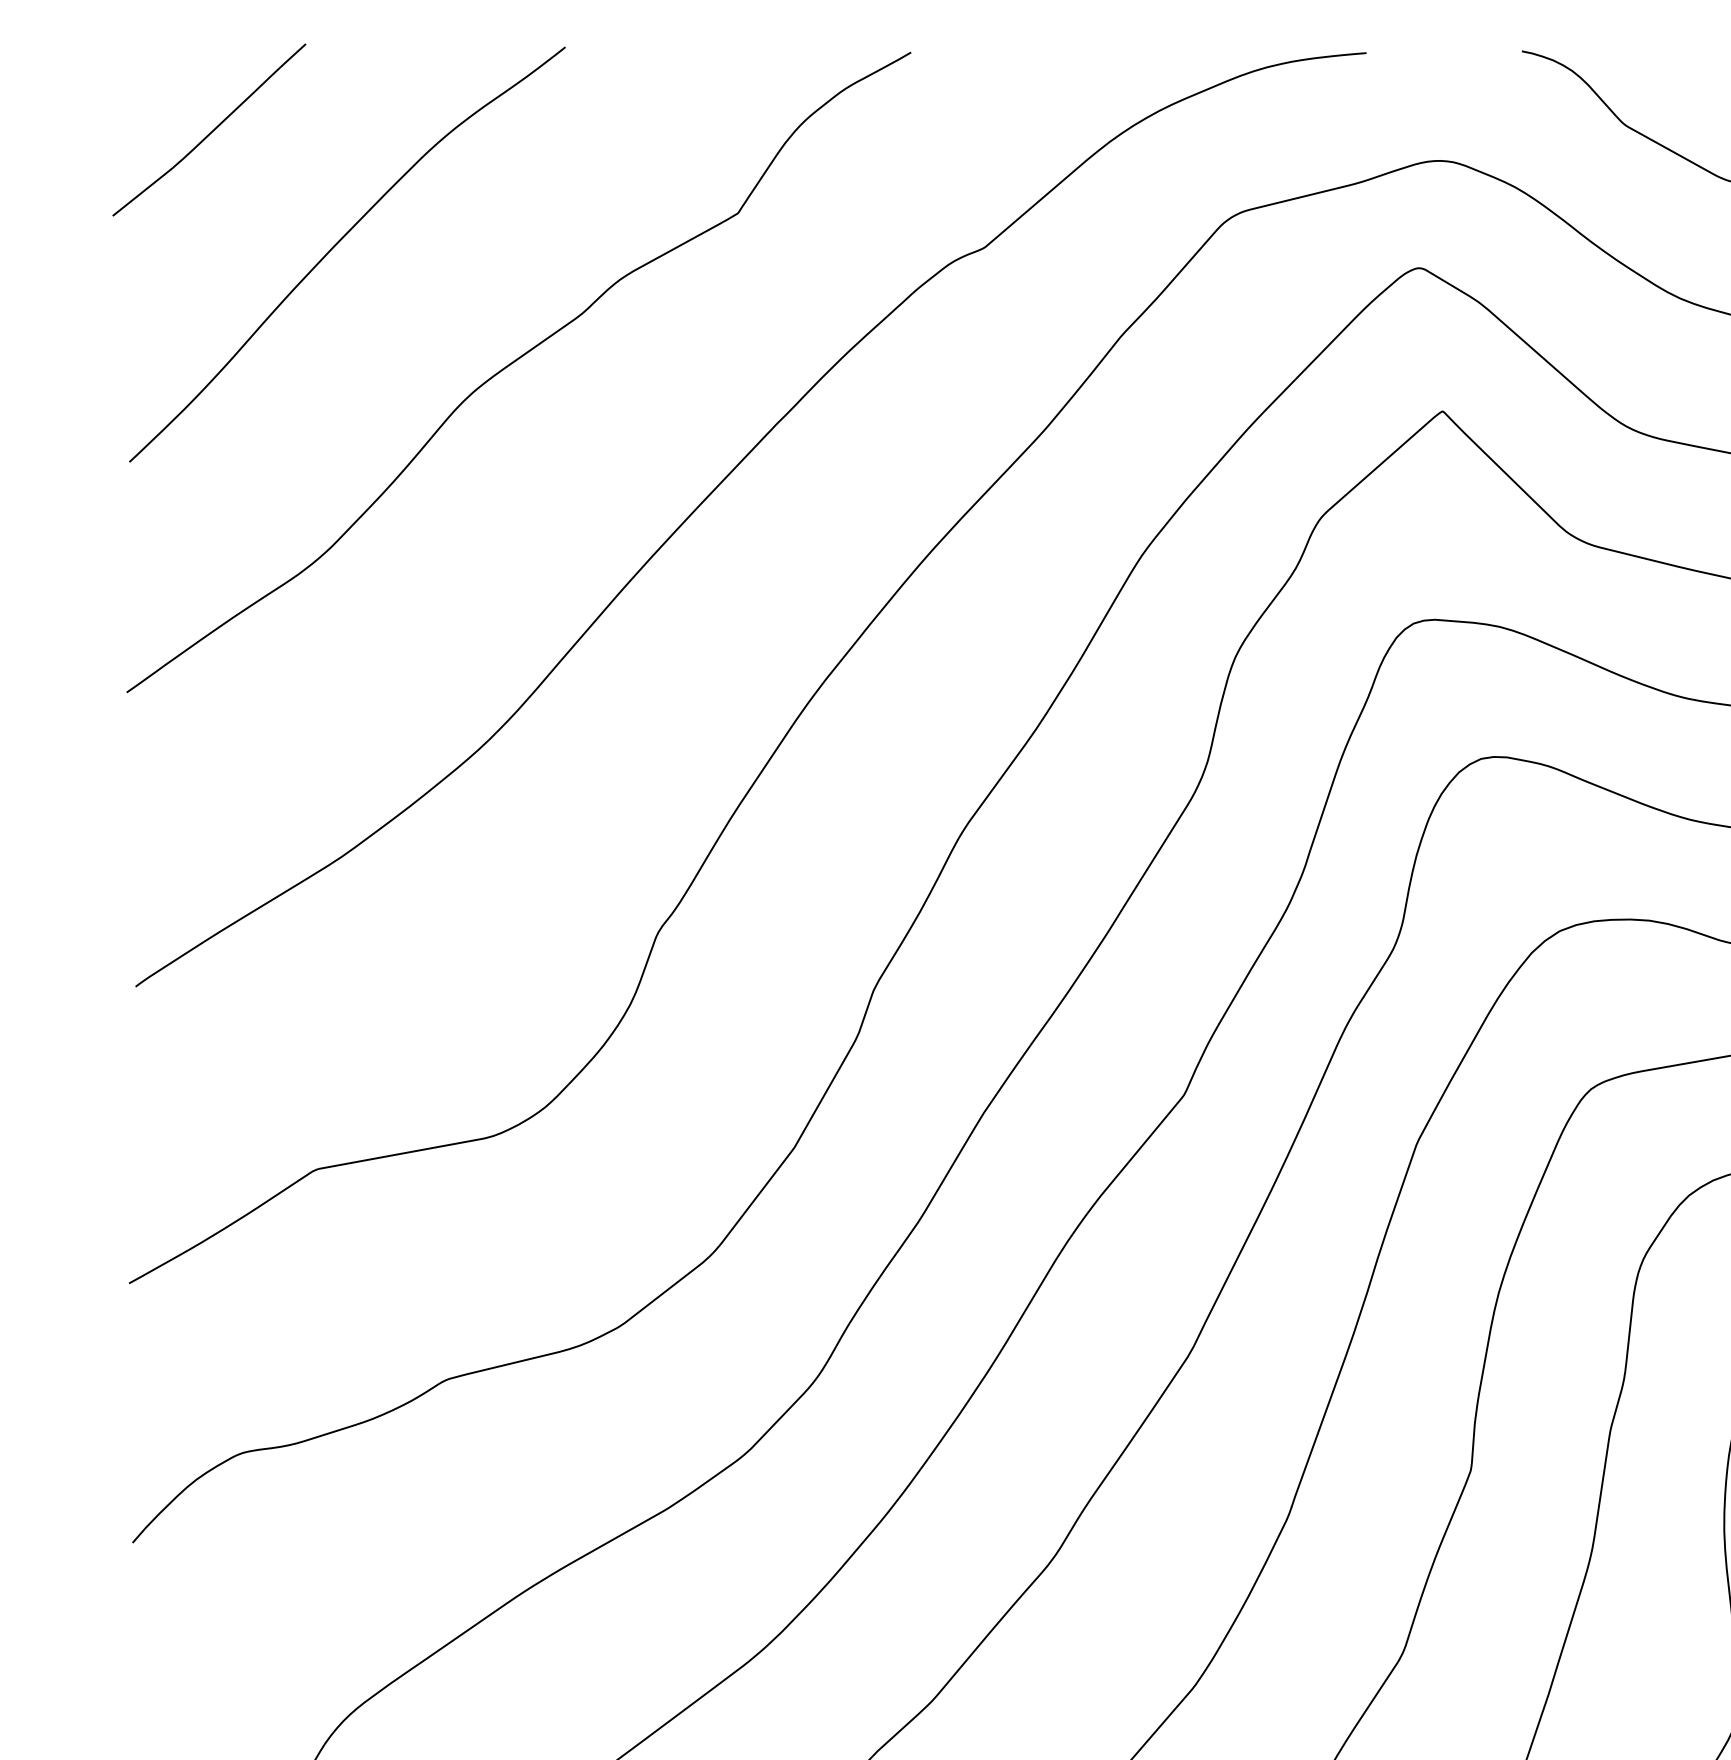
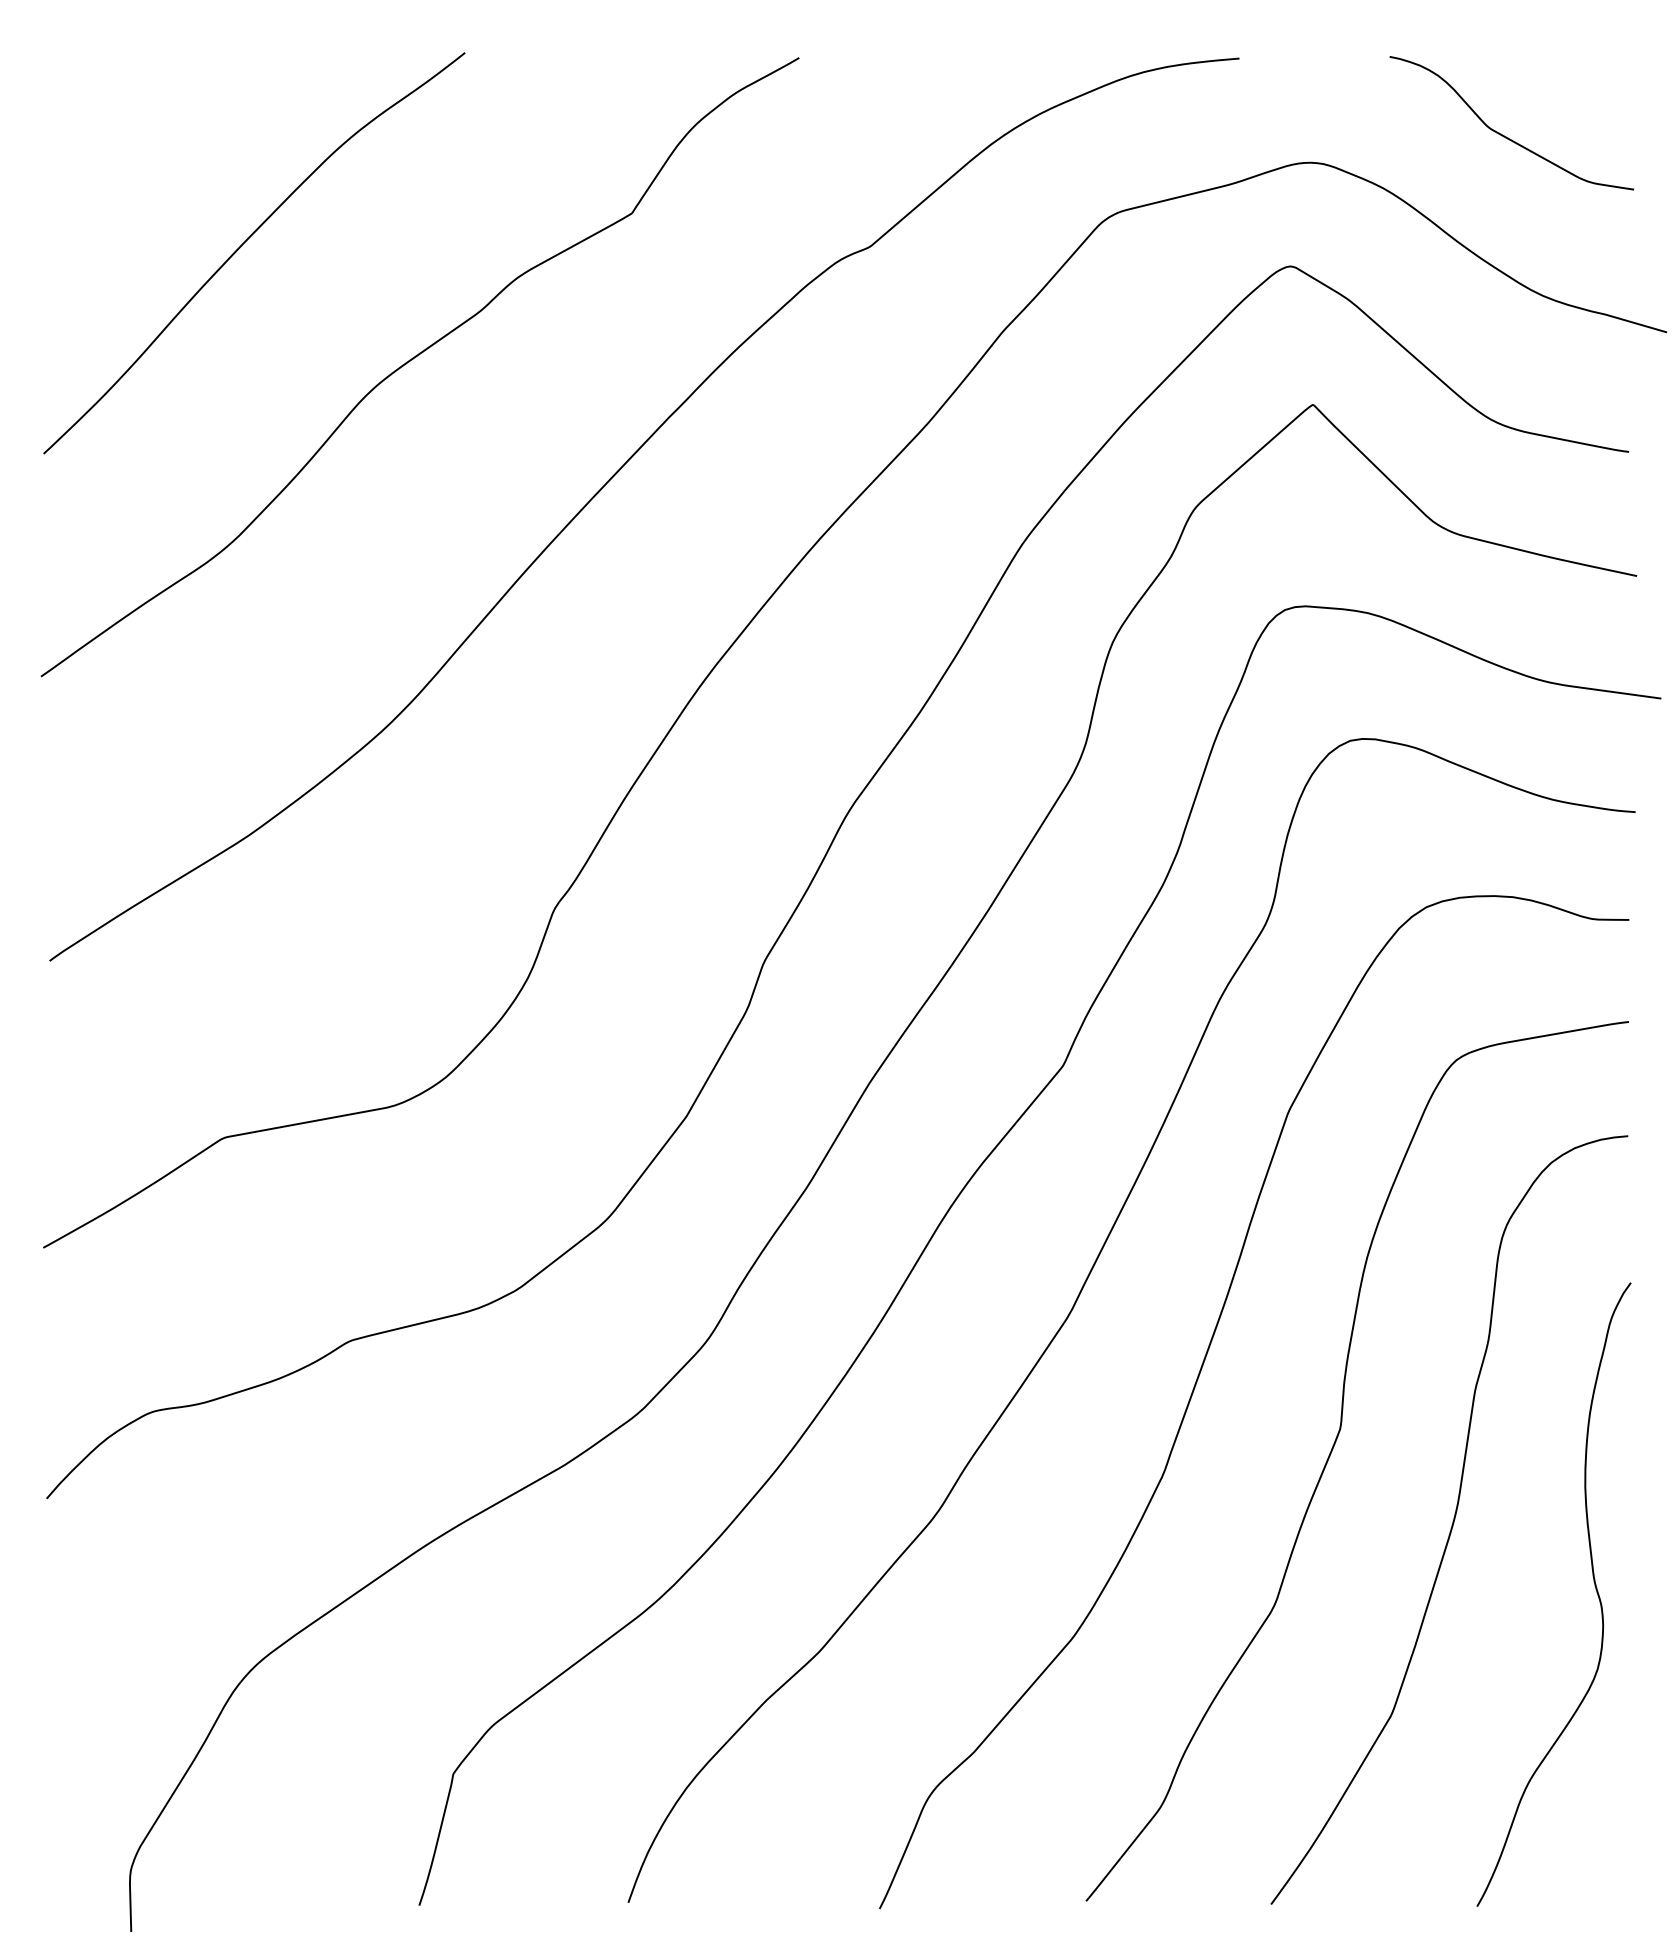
curve: (211, 131) -> (122, 134), removed

